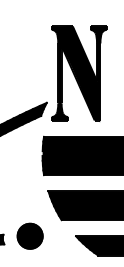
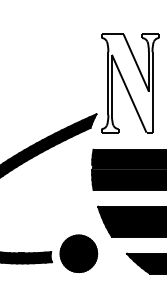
fill: (79, 73) -> (130, 83), removed
part: (30, 236) -> (79, 253), size x1.4

